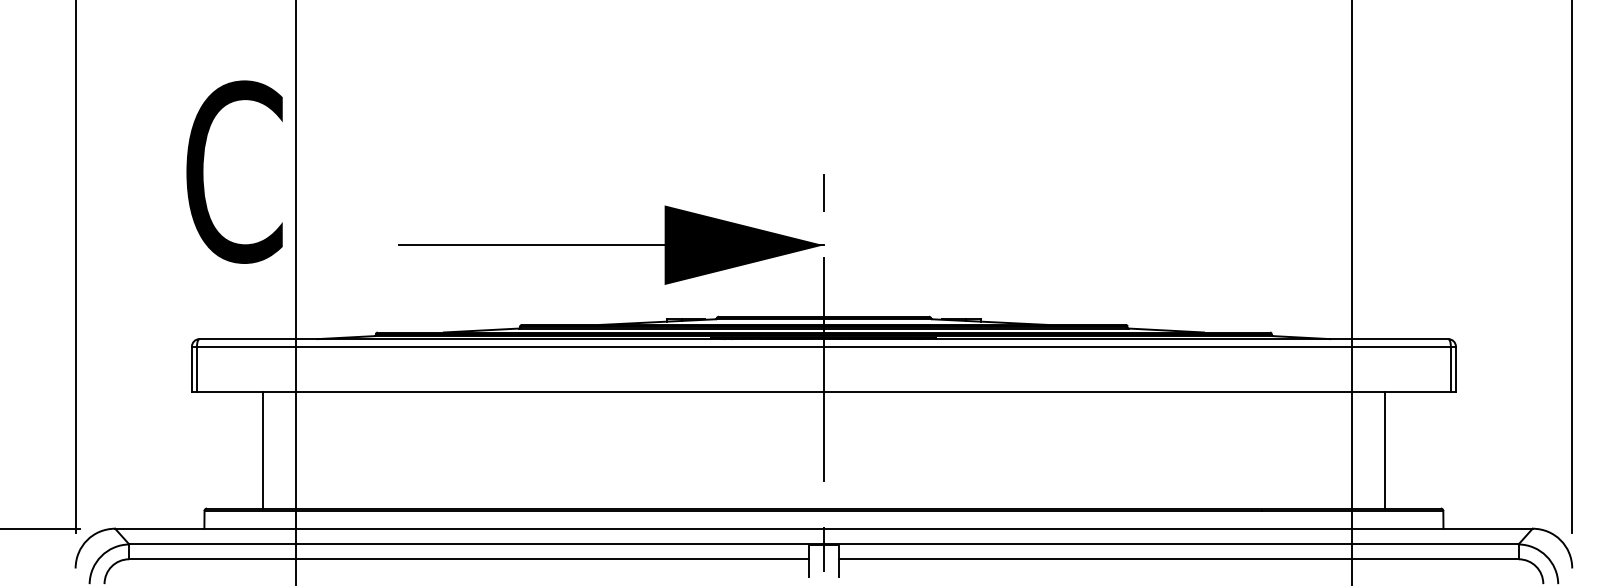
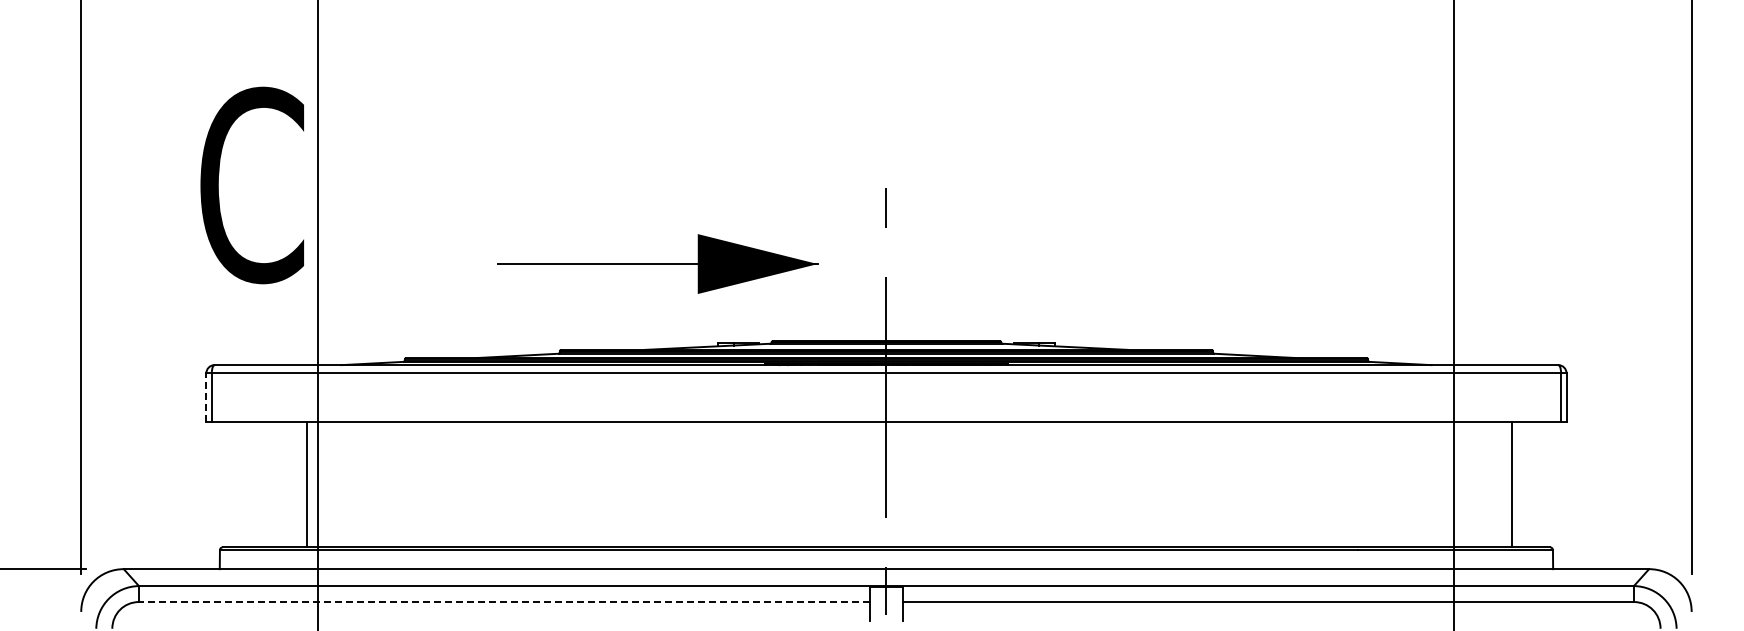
part: (611, 244) -> (657, 263), size x0.7
line: (192, 369) -> (206, 397), solid -> dashed
line: (262, 450) -> (306, 484), moved
line: (1385, 450) -> (1512, 484), moved
line: (468, 559) -> (504, 602), solid -> dashed

